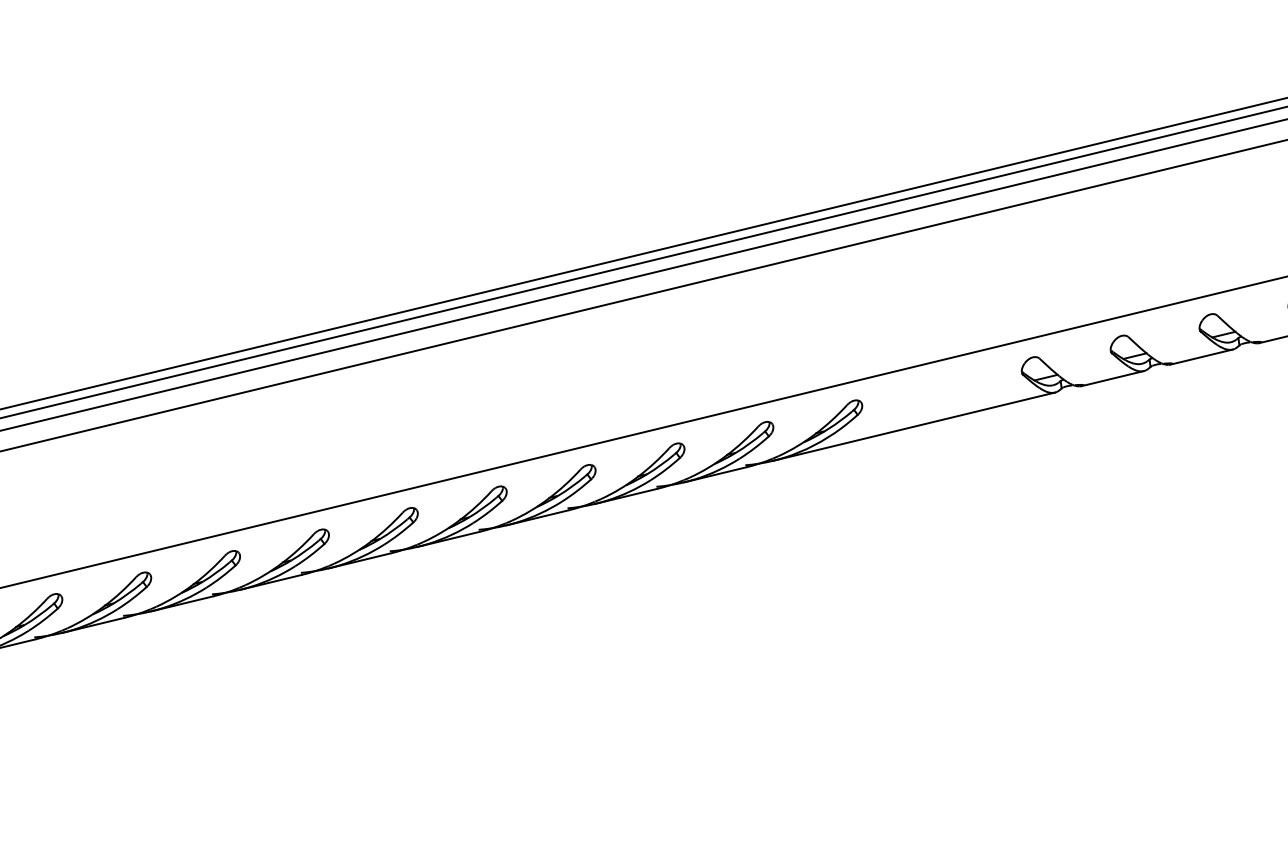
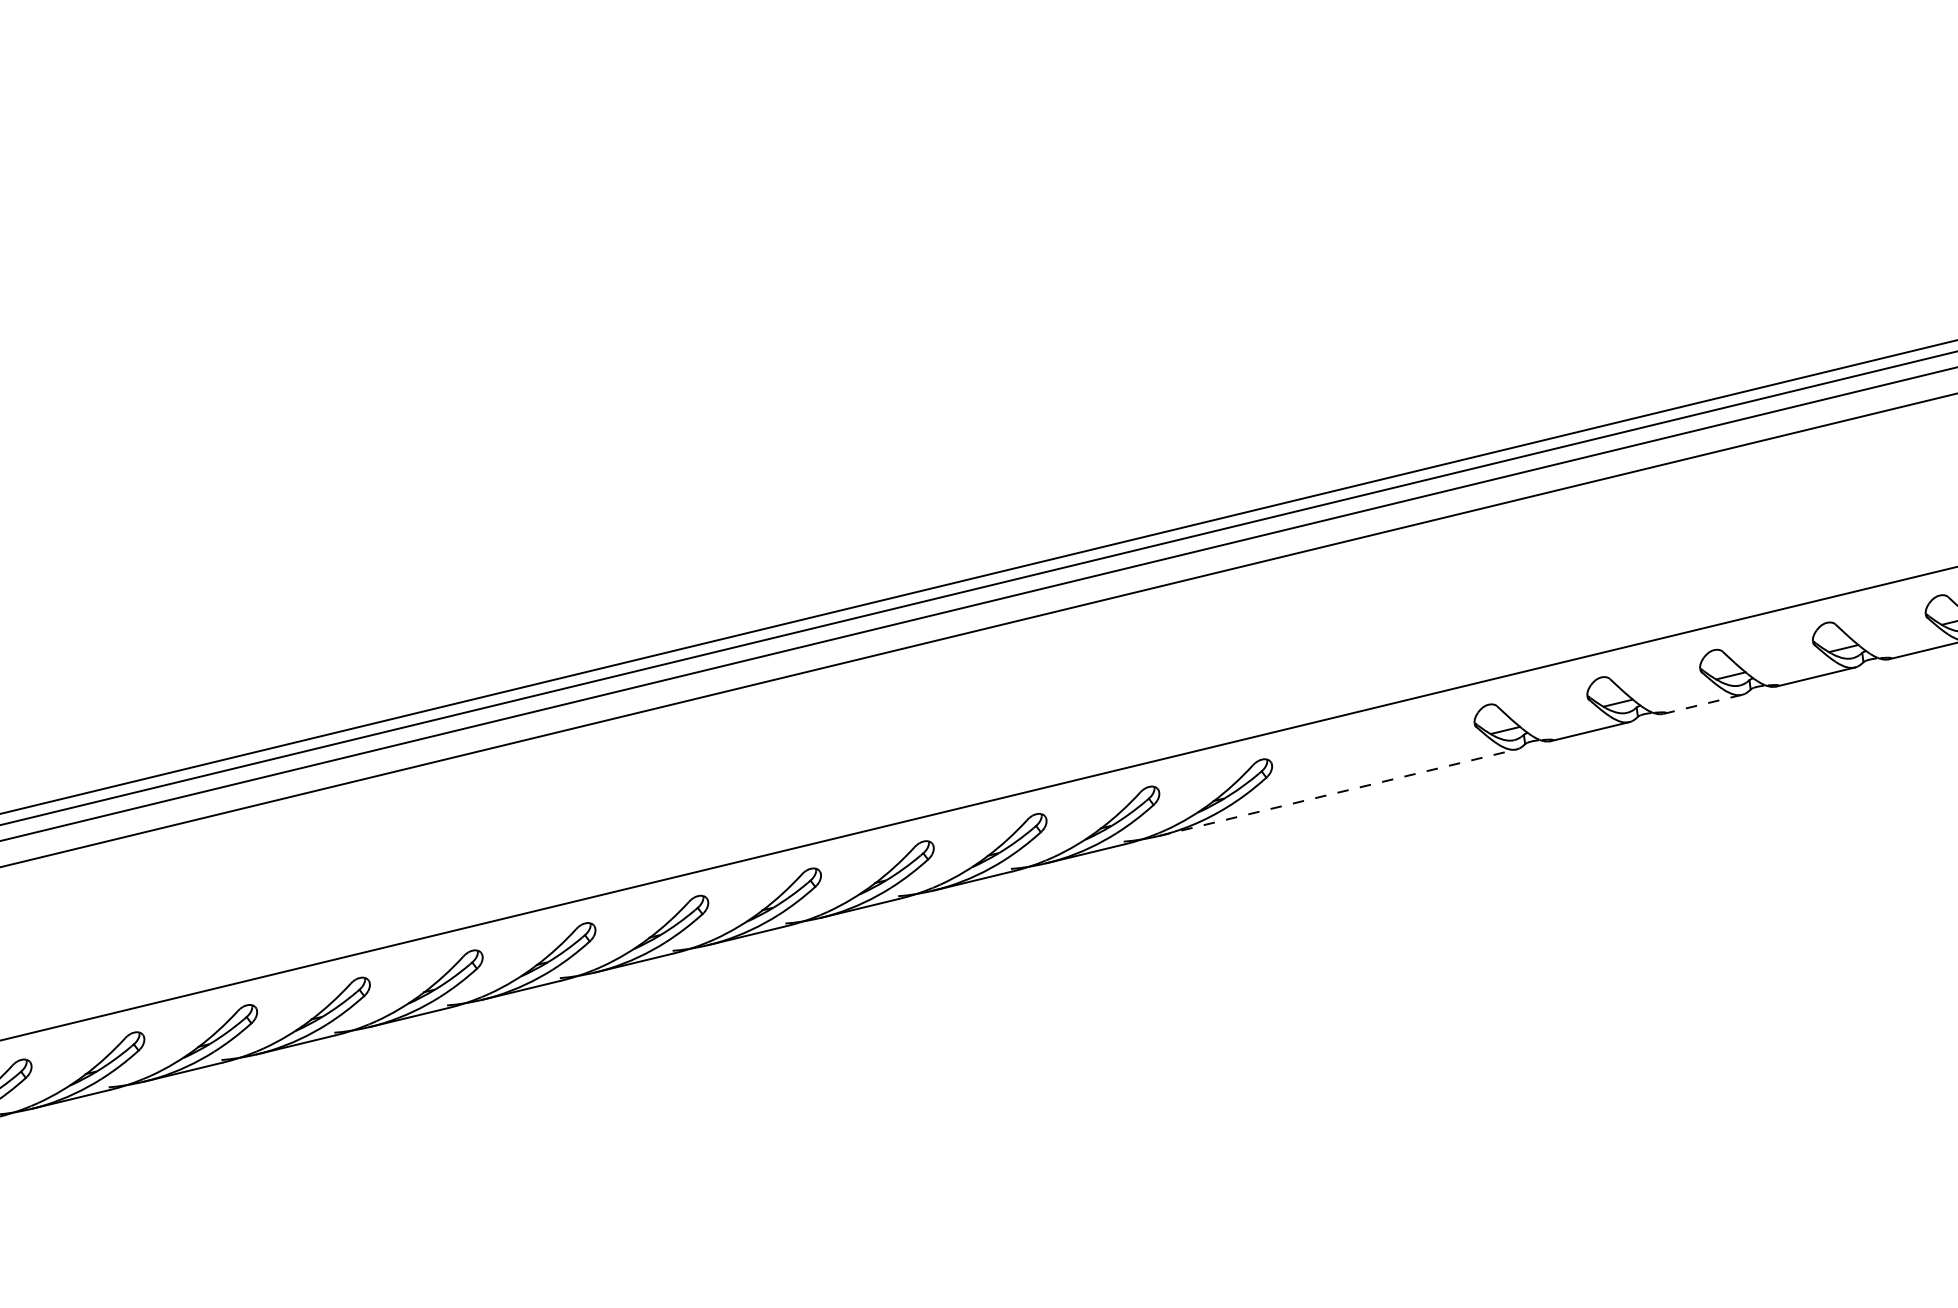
line: (1202, 357) -> (1703, 704), solid -> dashed
line: (913, 426) -> (1337, 792), solid -> dashed

